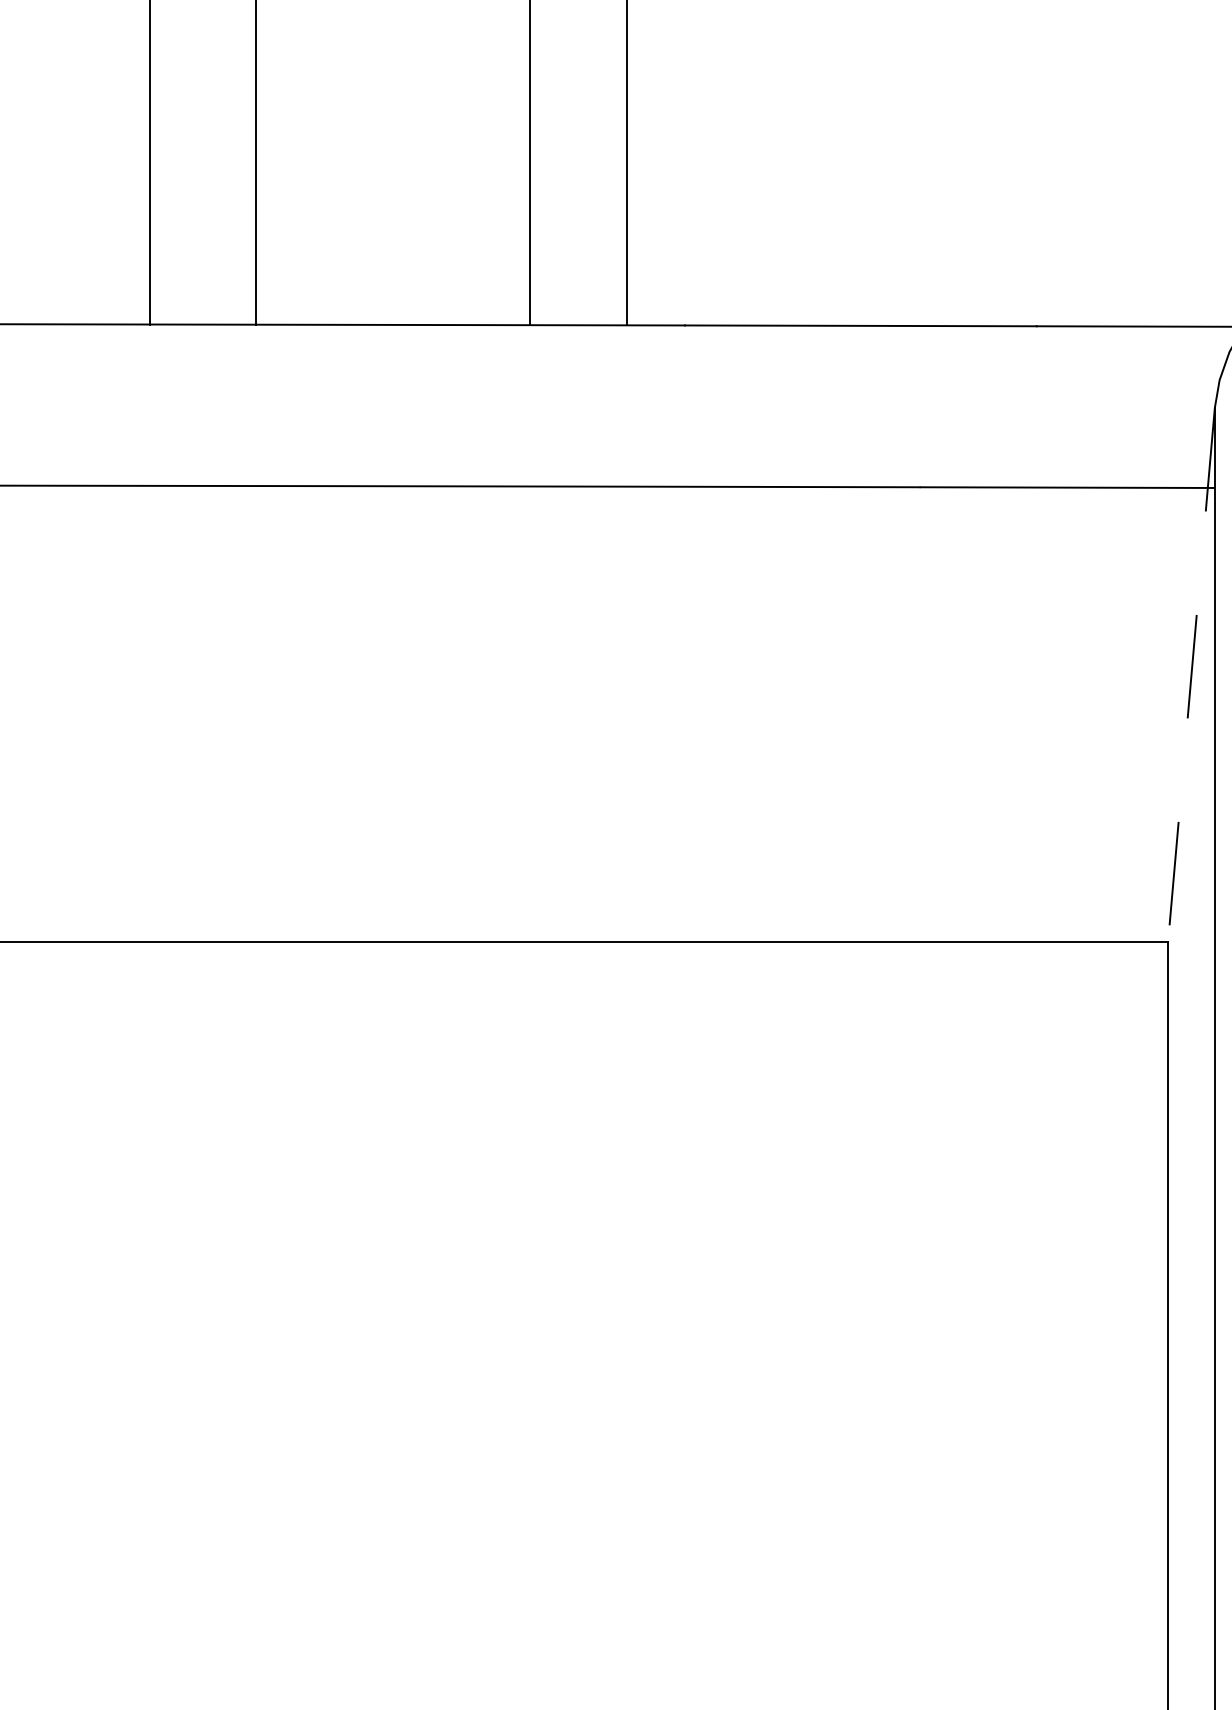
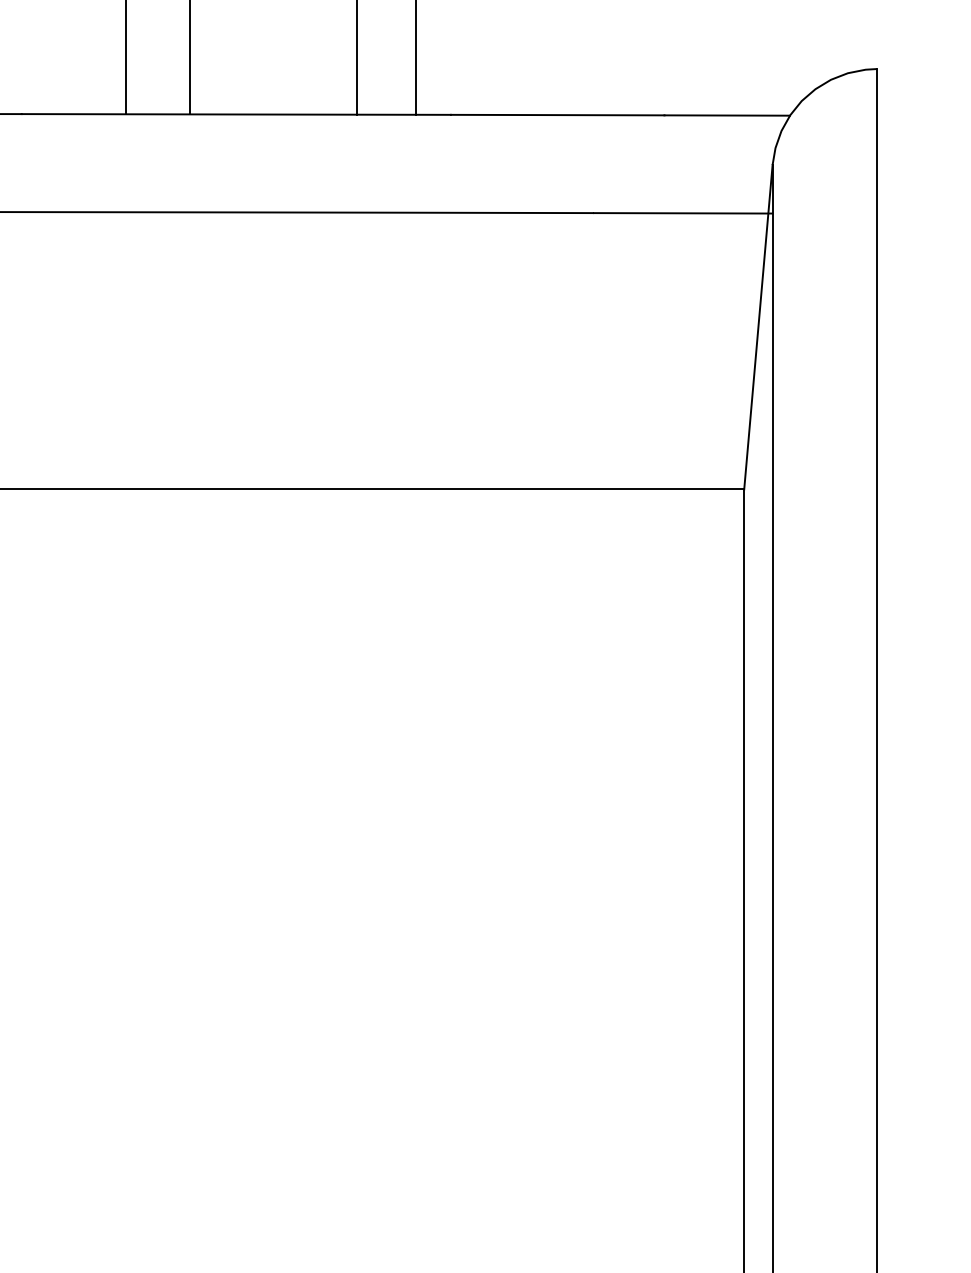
line: (1191, 675) -> (758, 327), dashed -> solid

